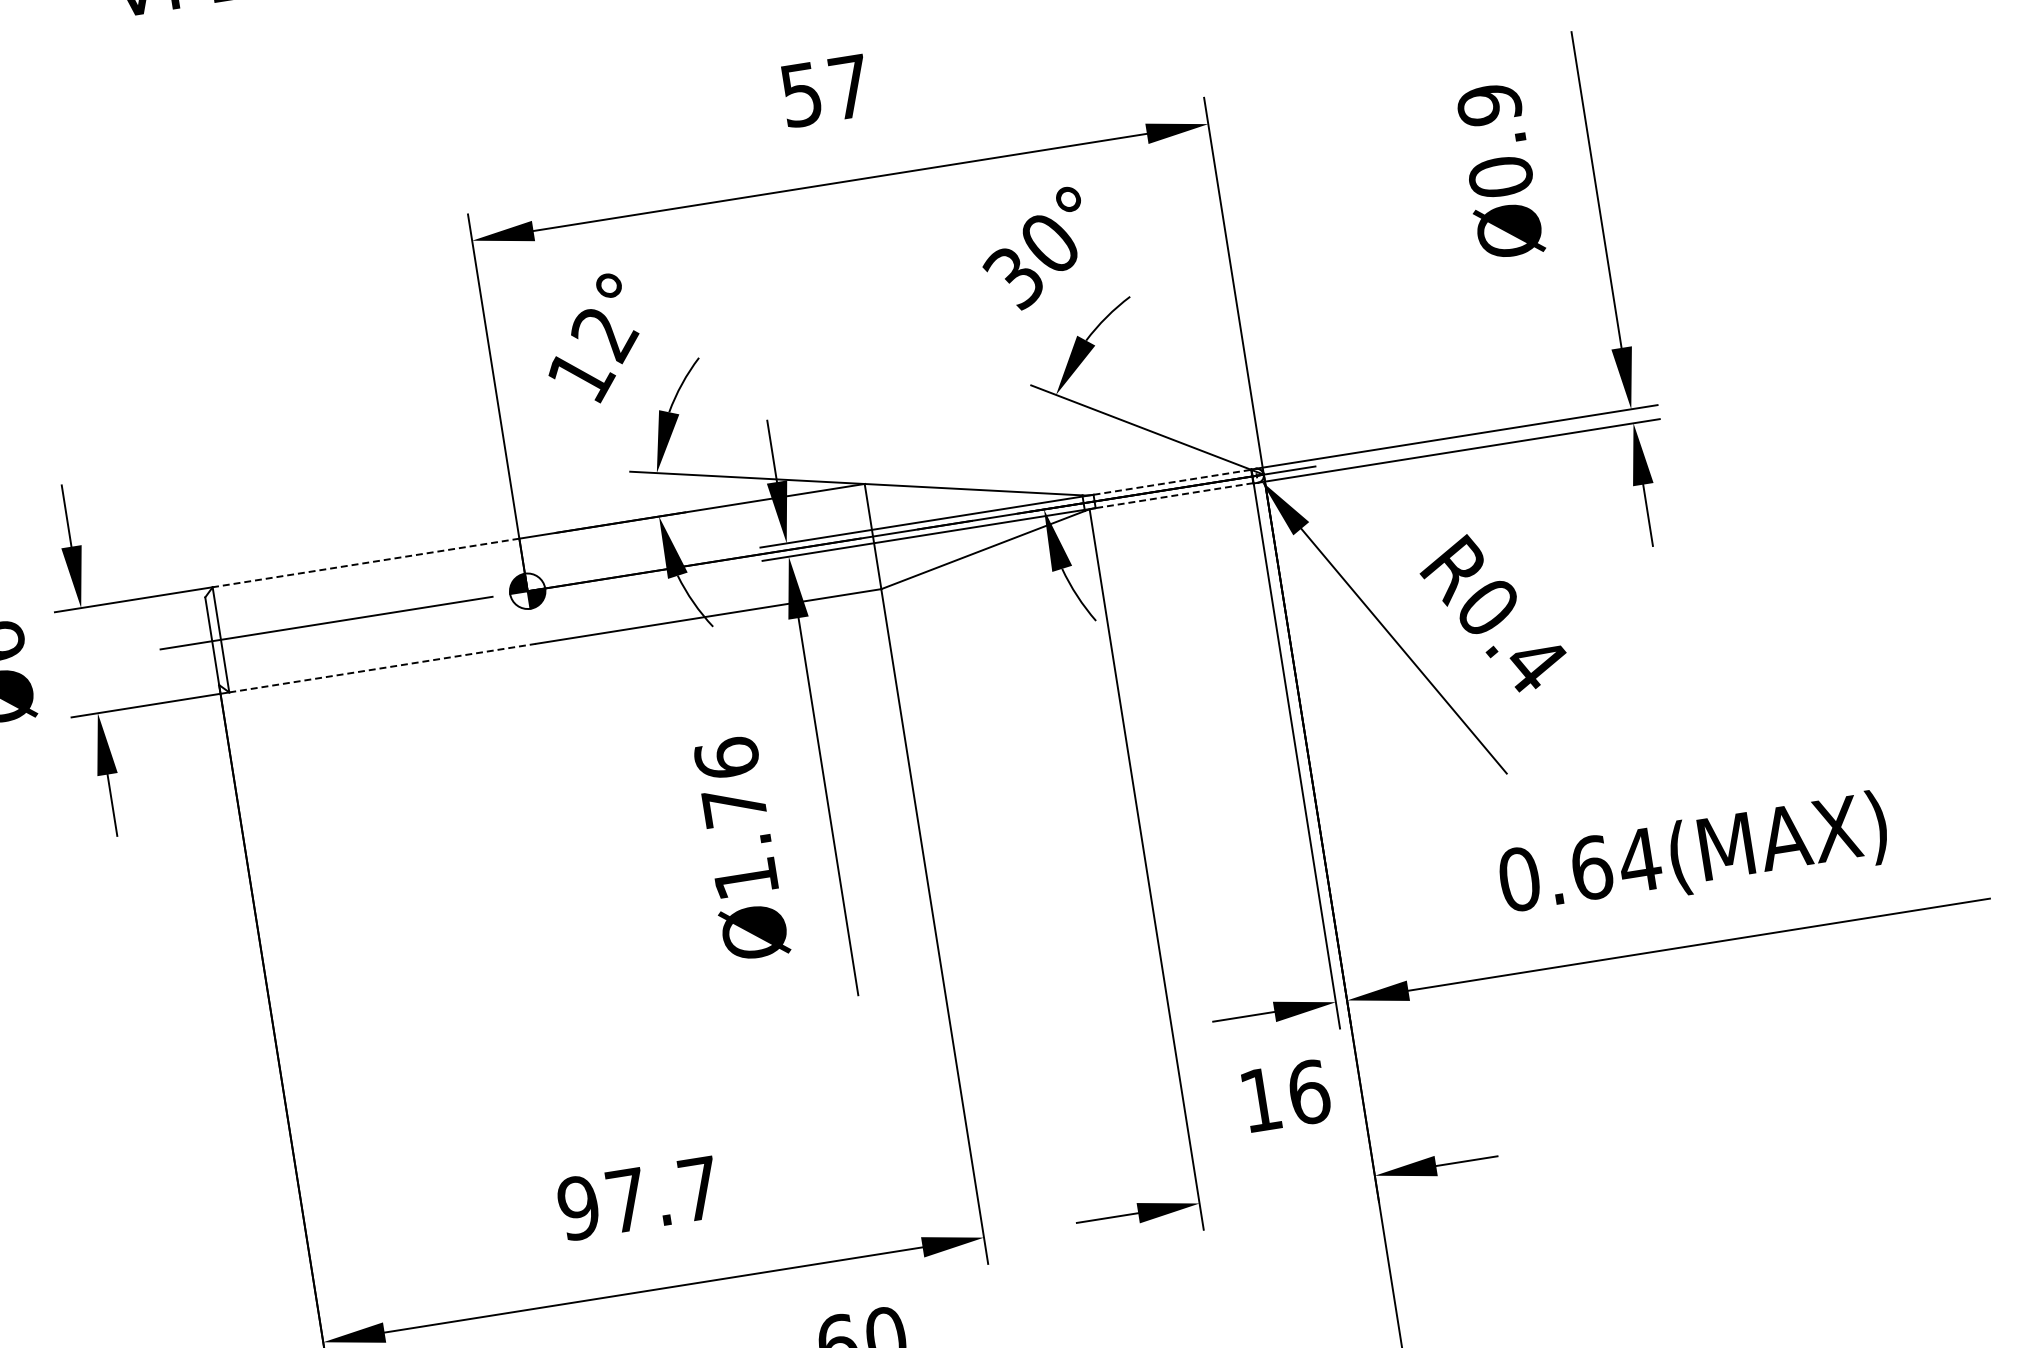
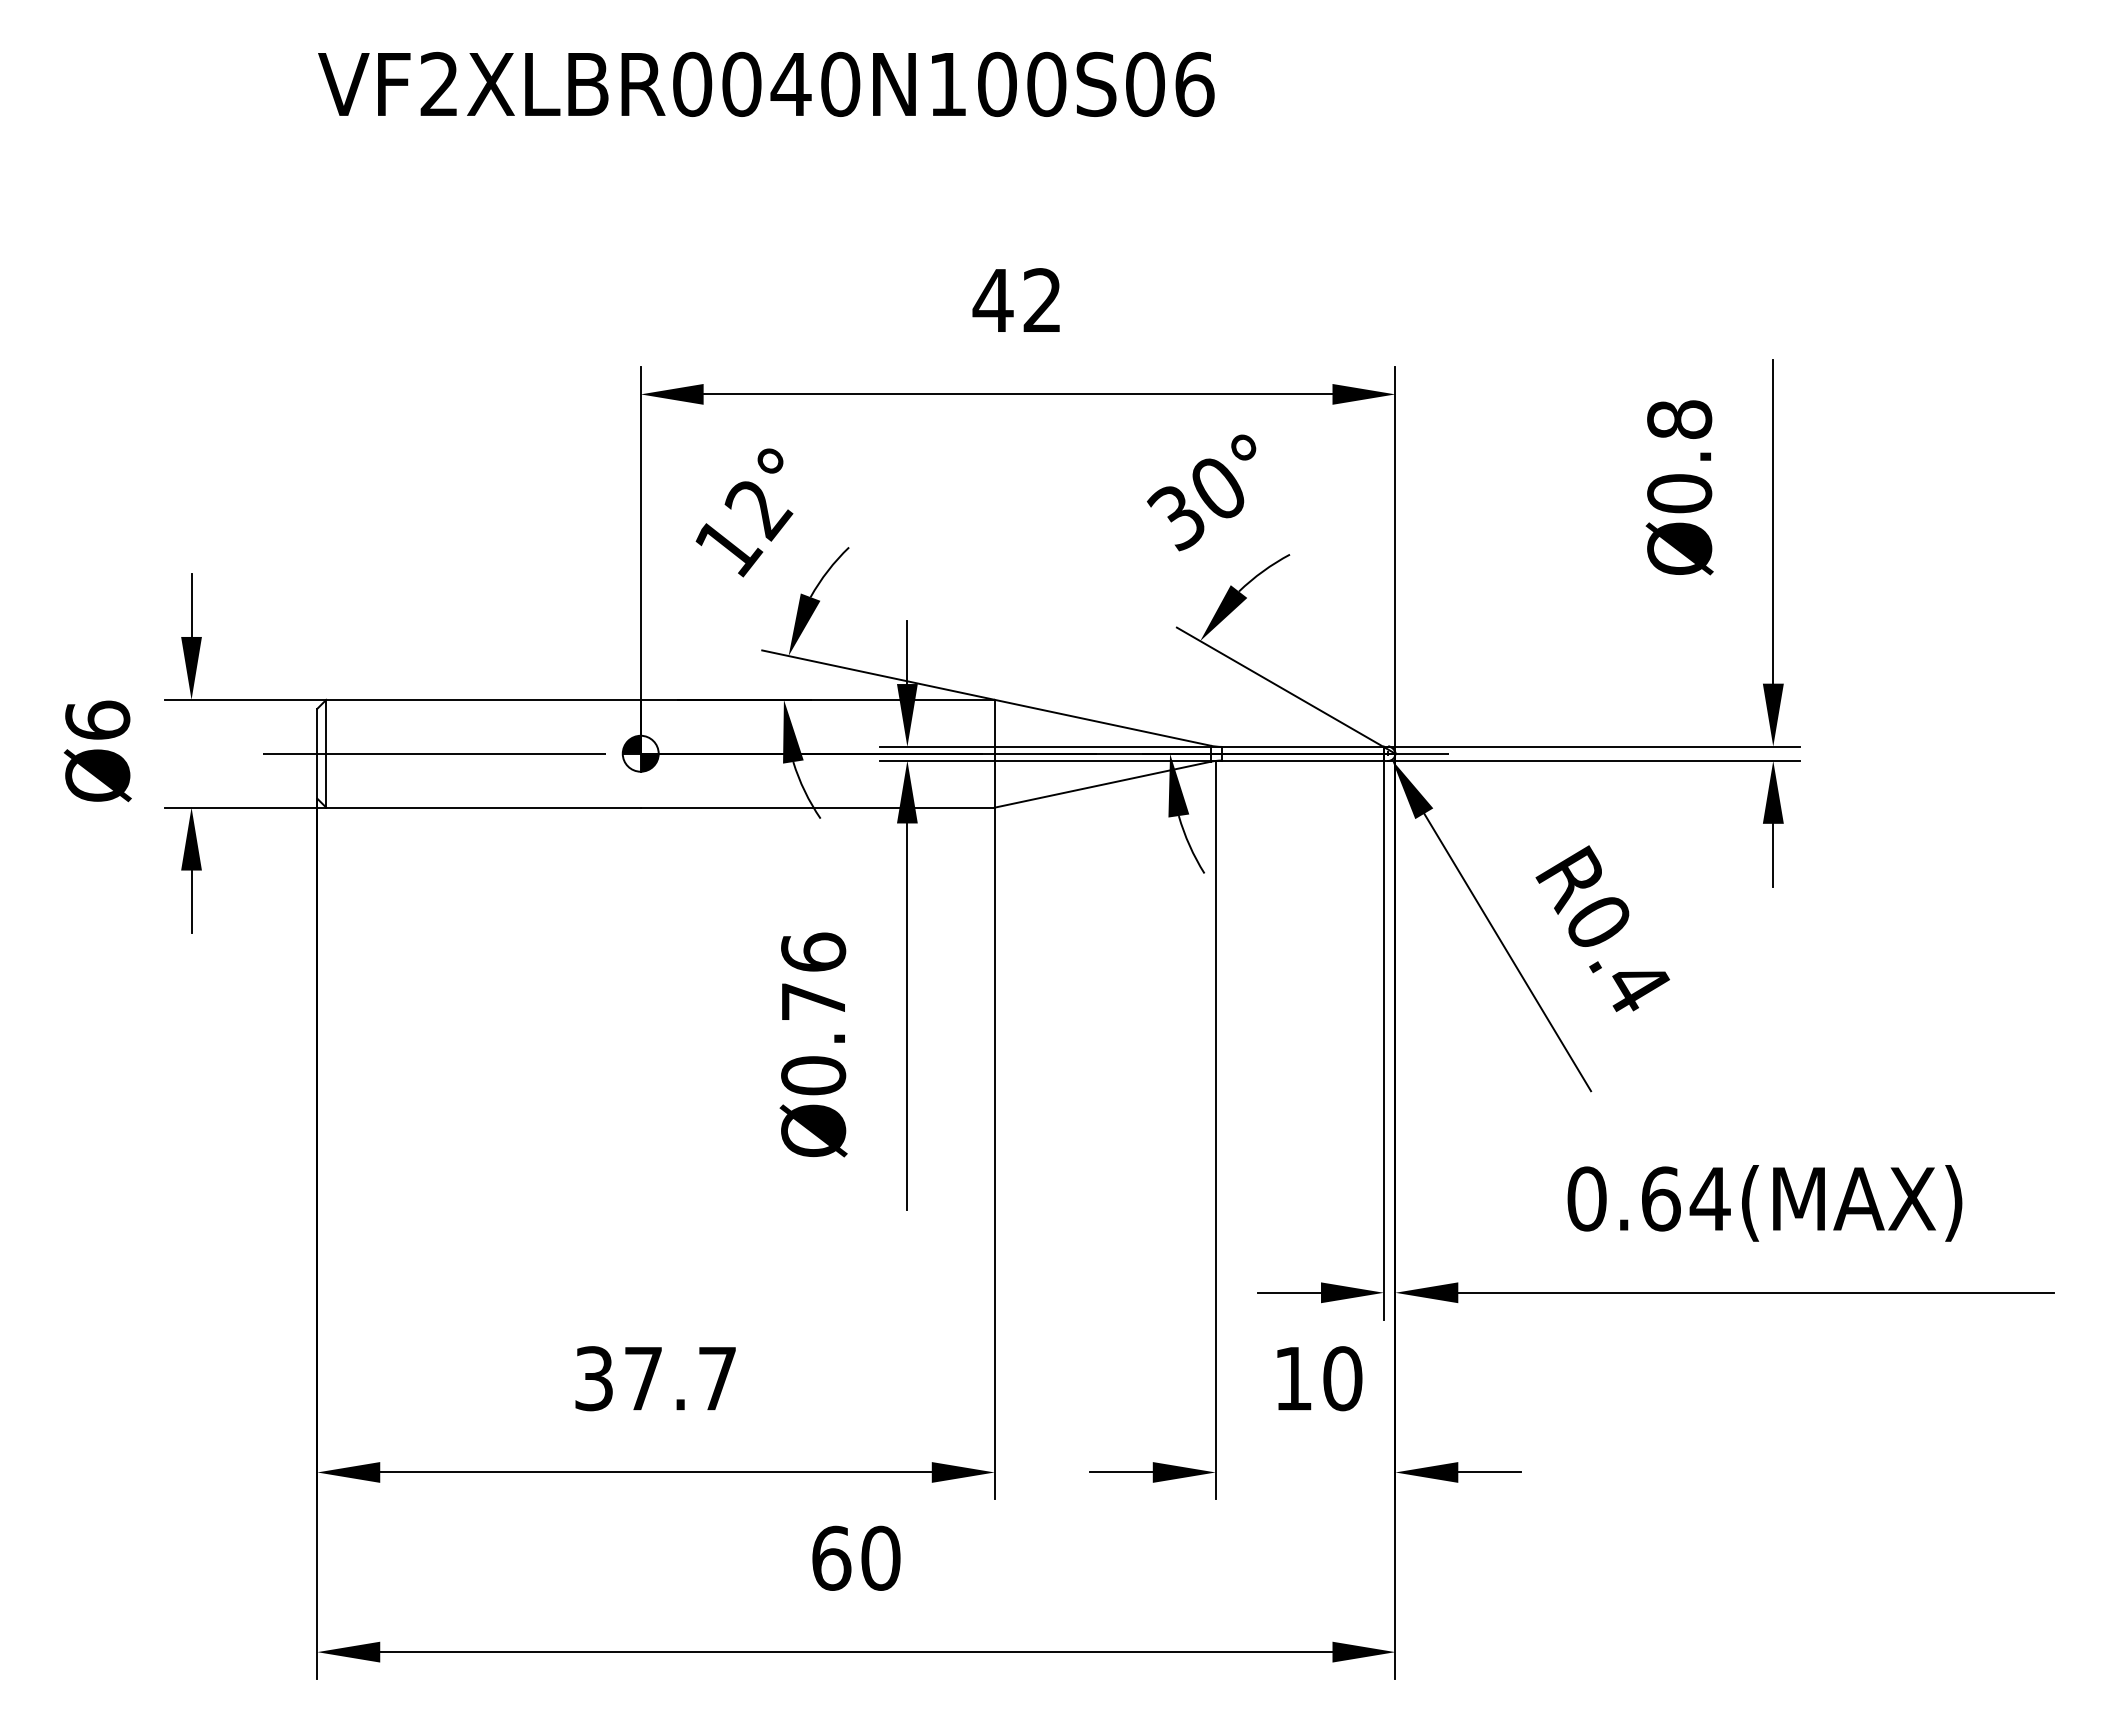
text: (824, 91) -> (1016, 300), 57 -> 42
text: (1489, 104) -> (1679, 419), Ø0.9 -> Ø0.8
line: (1172, 481) -> (1302, 746), dashed -> solid
line: (1174, 495) -> (1302, 760), dashed -> solid
line: (365, 562) -> (483, 699), dashed -> solid
line: (383, 667) -> (484, 807), dashed -> solid
text: (745, 878) -> (813, 1075), Ø1.76 -> Ø0.76
text: (1308, 1092) -> (1342, 1378), 16 -> 10
text: (578, 1207) -> (593, 1378), 97.7 -> 37.7

